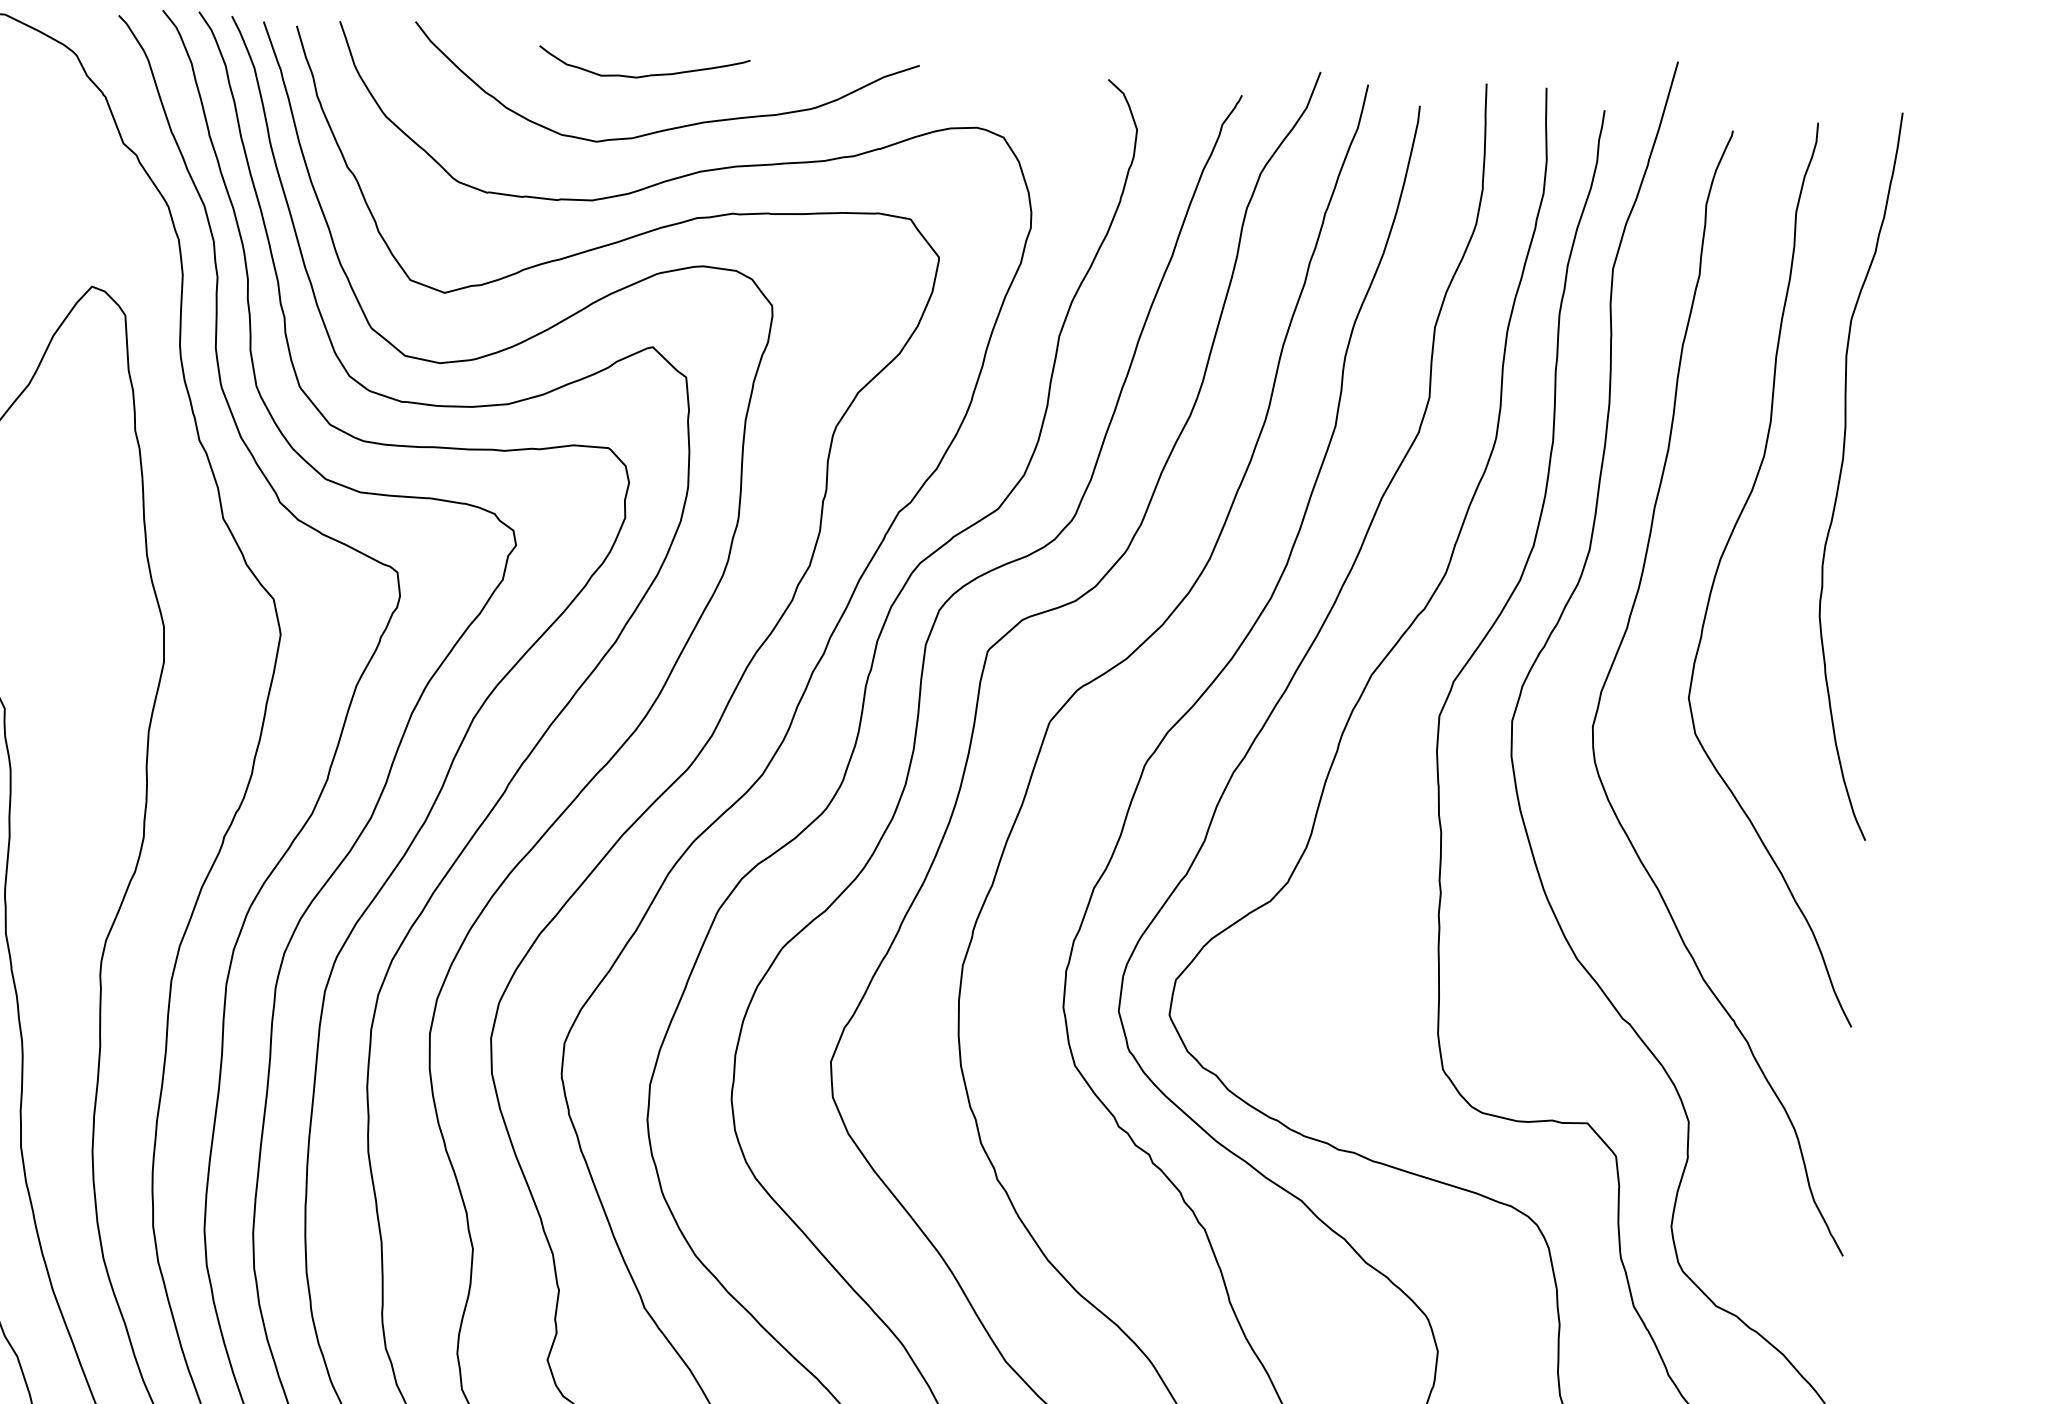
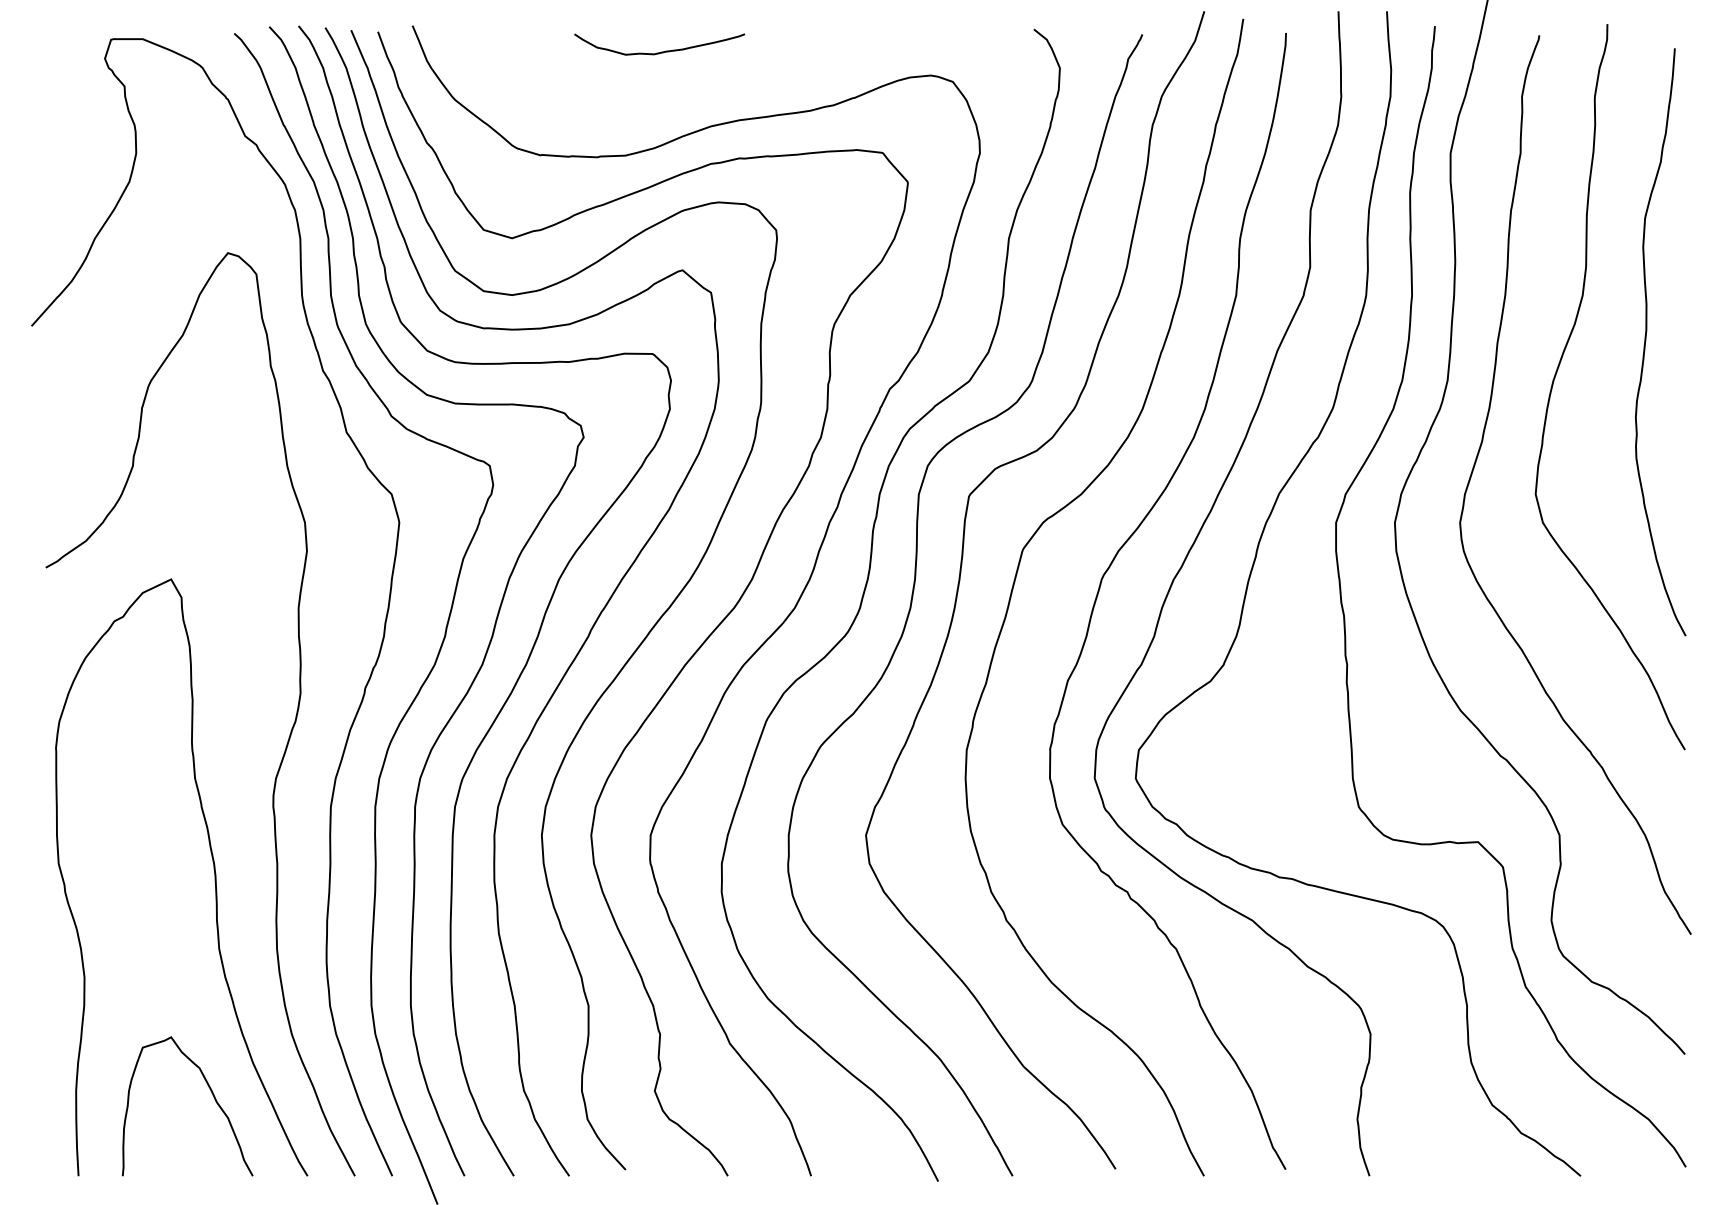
curve: (666, 128) -> (681, 93), removed
curve: (1842, 472) -> (1646, 341), moved

